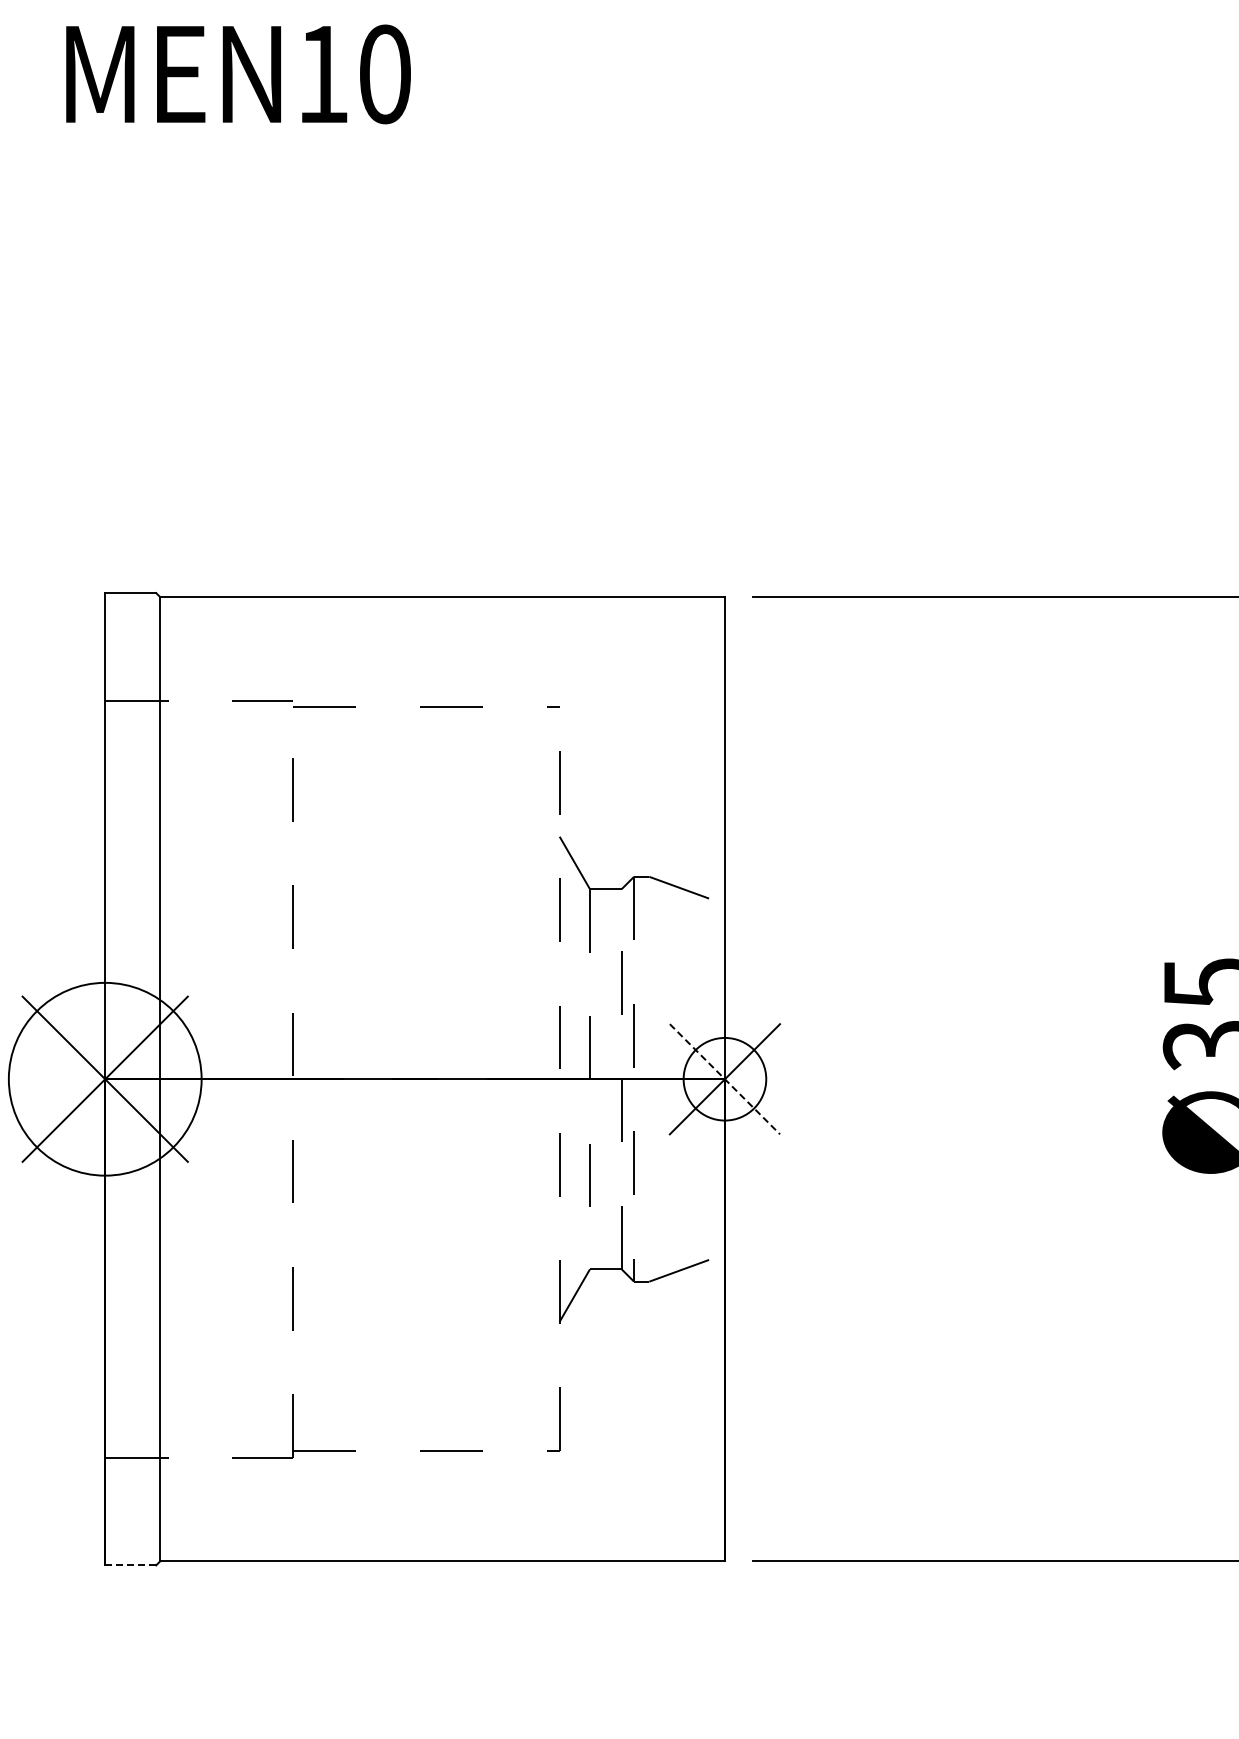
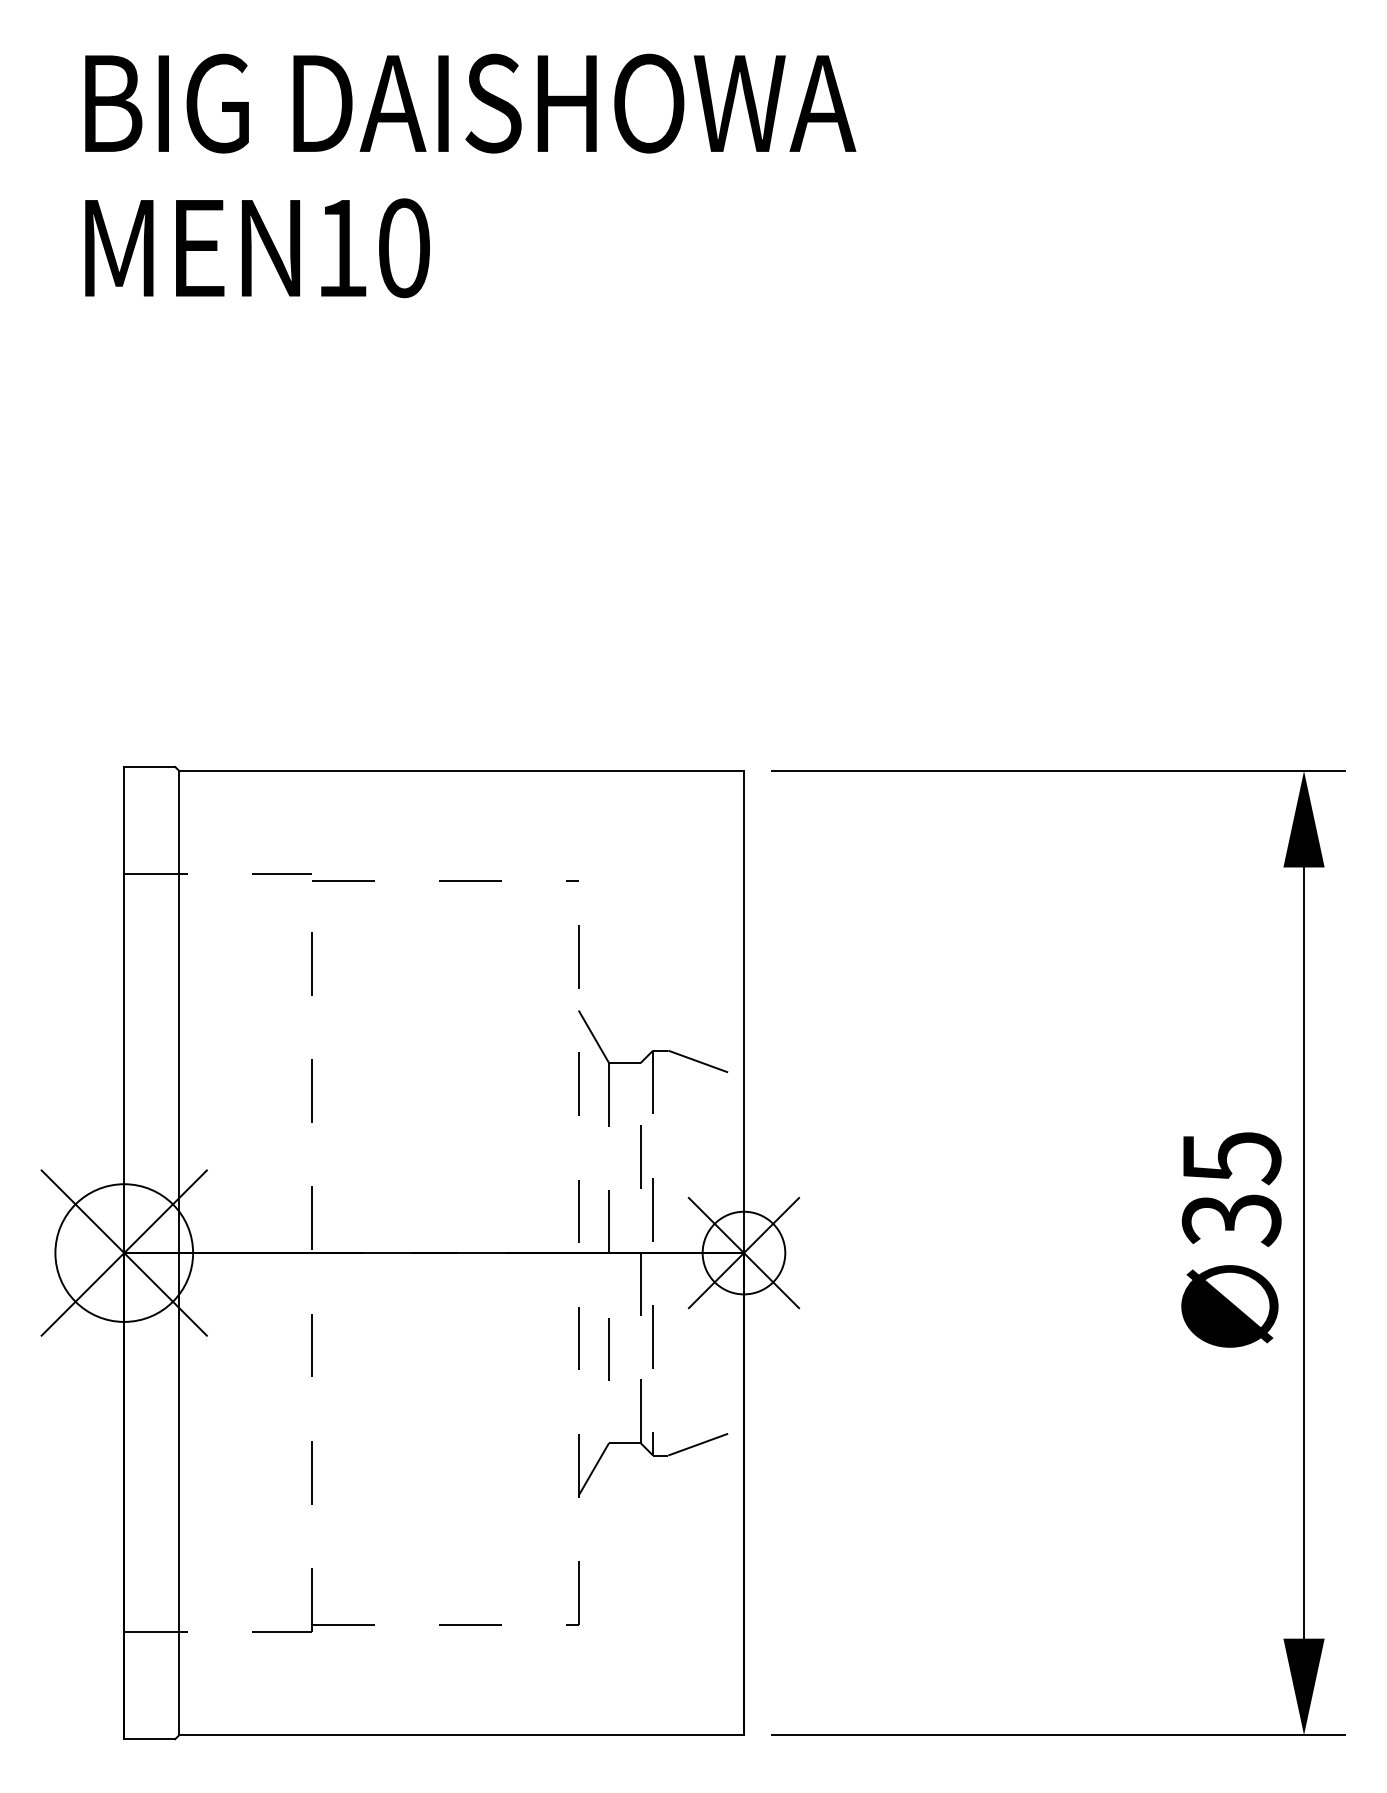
circle: (105, 1078) -> (124, 1252), size x0.71
line: (724, 1079) -> (743, 1253), dashed -> solid
line: (131, 1565) -> (150, 1739), dashed -> solid

